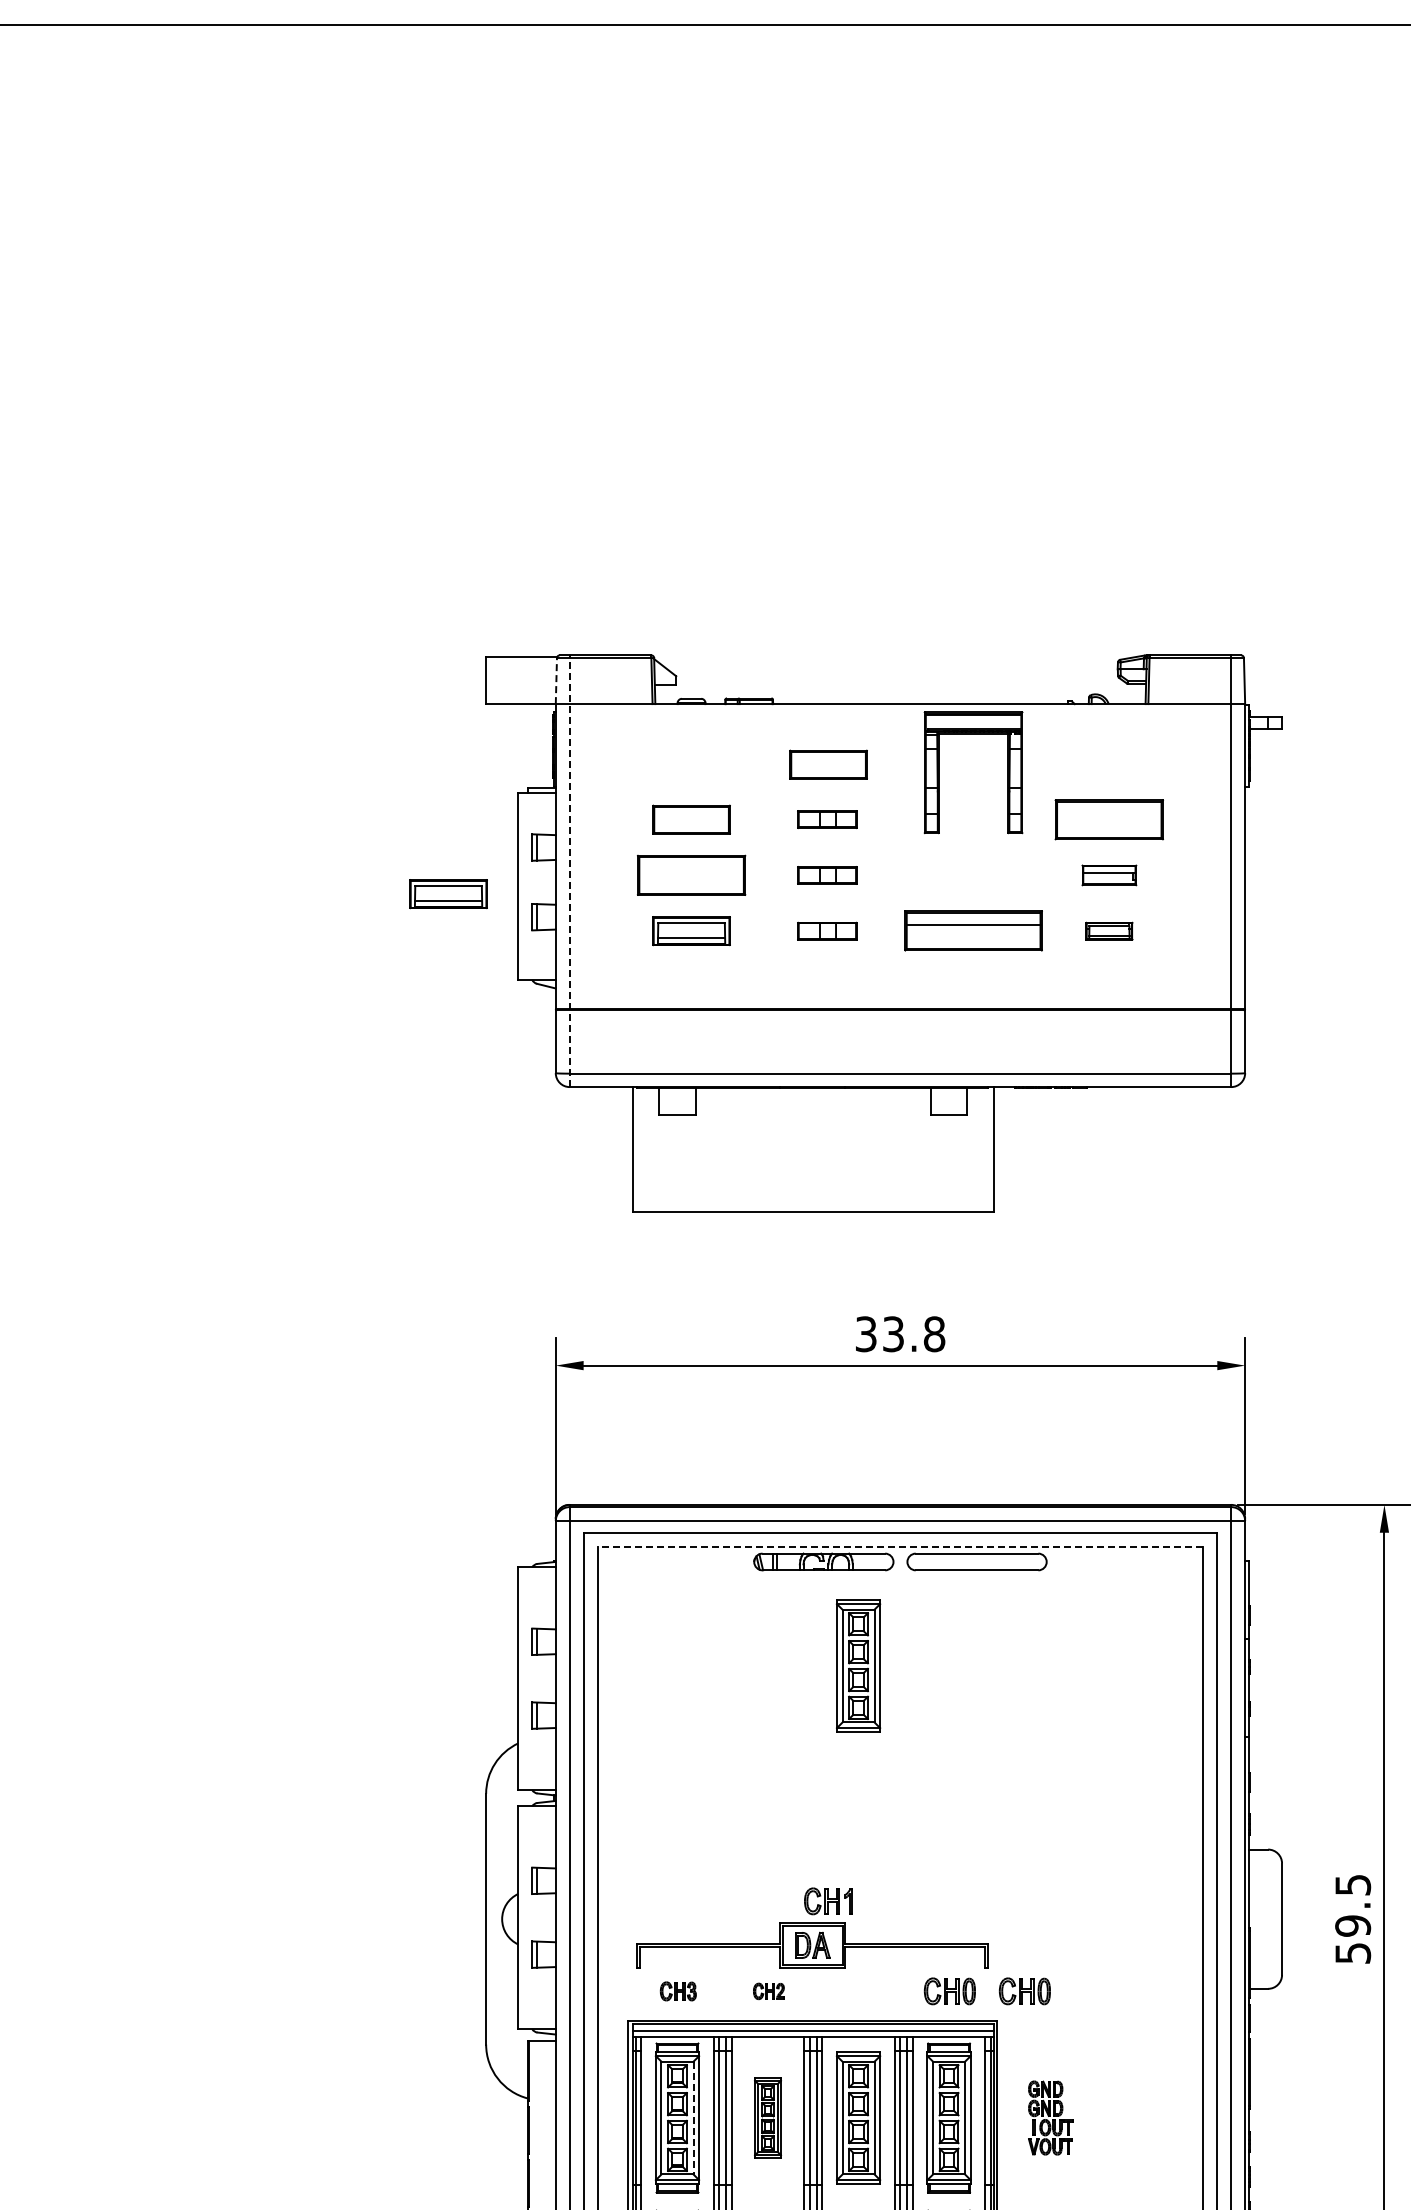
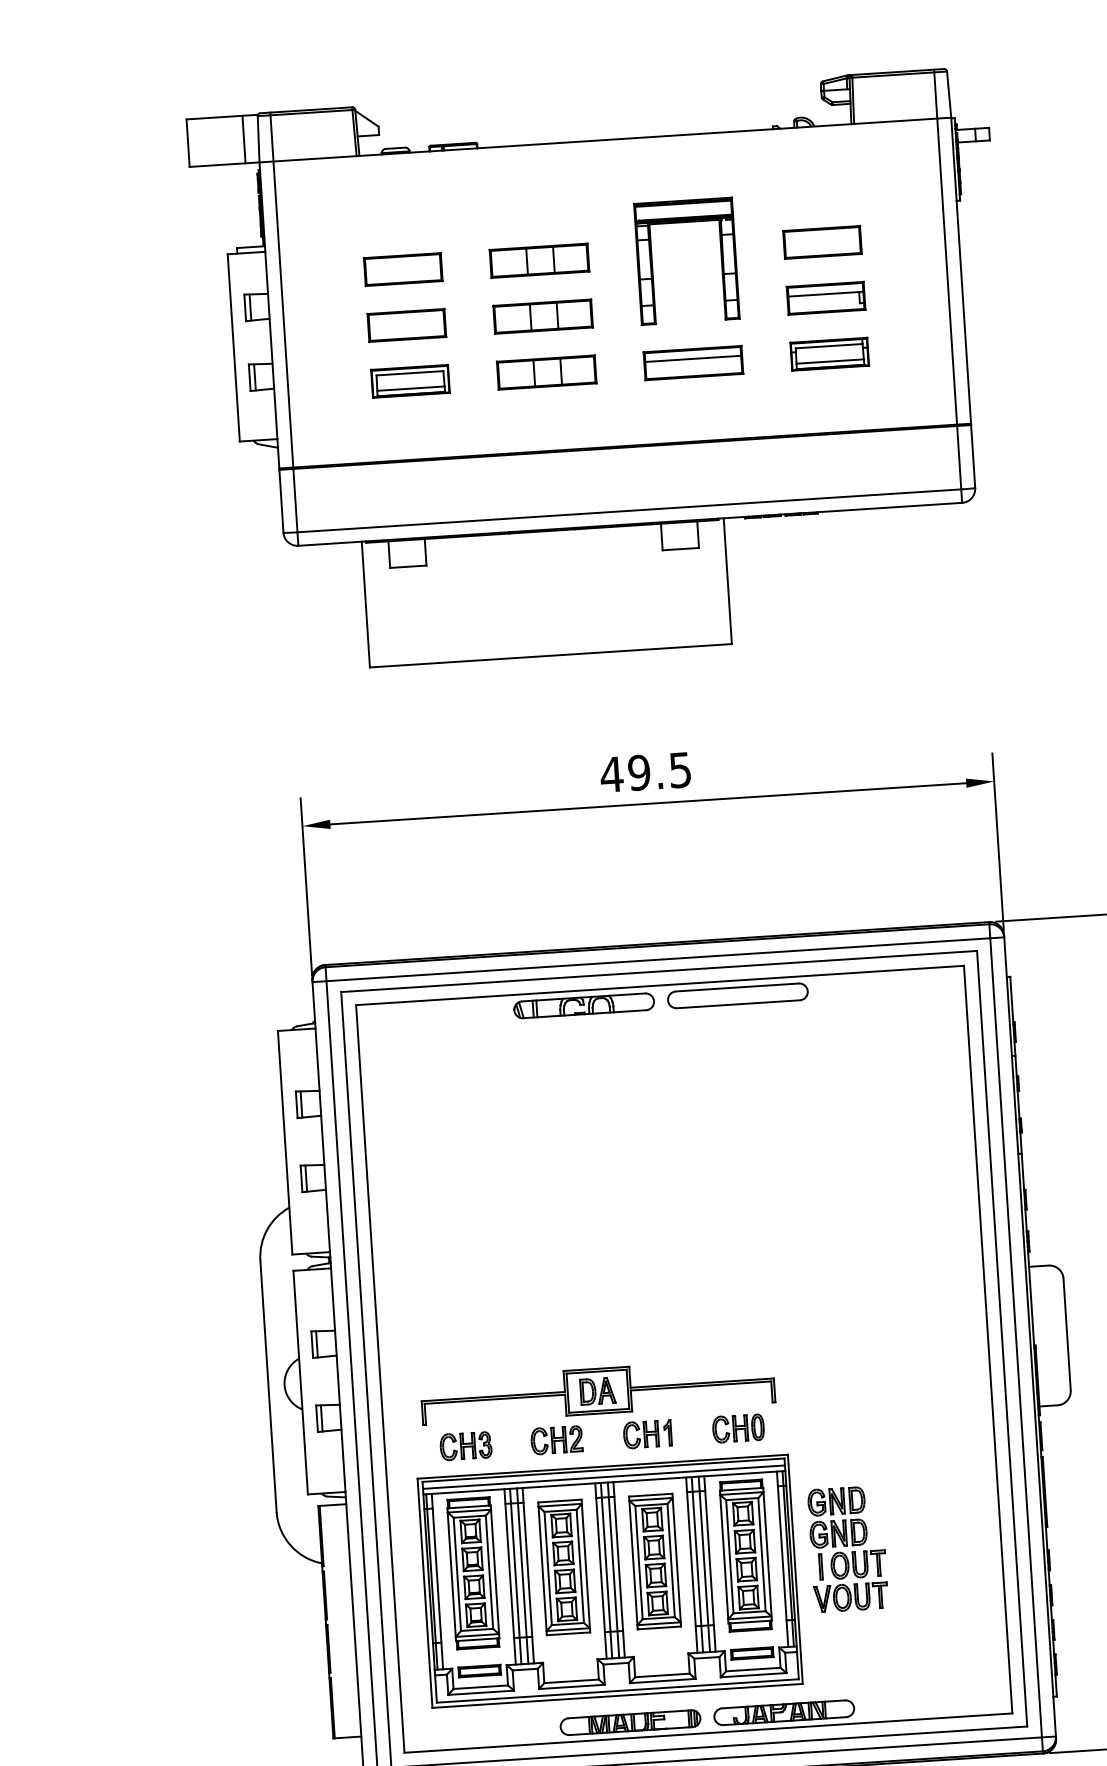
line: (541, 680) -> (243, 139), added
line: (556, 680) -> (258, 138), dashed -> solid
part: (828, 764) -> (537, 205), removed
part: (939, 772) -> (652, 263), moved
part: (827, 819) -> (539, 260), size x1.67
part: (1109, 819) -> (822, 242), size x0.71
line: (569, 871) -> (284, 329), dashed -> solid
part: (691, 875) -> (406, 325), size x0.71
part: (827, 875) -> (543, 316), size x1.67
part: (1109, 875) -> (826, 298), size x1.43
part: (448, 894) -> (164, 360), removed
part: (827, 931) -> (546, 372), size x1.67
part: (973, 931) -> (693, 363), size x0.71
part: (1109, 931) -> (829, 354), size x1.67
text: (899, 1334) -> (645, 772), 33.8 -> 49.5
line: (900, 1546) -> (660, 985), dashed -> solid
part: (858, 1665) -> (625, 1107), removed
part: (828, 1901) -> (647, 1434), moved
part: (678, 1991) -> (466, 1446), size x1.43
part: (768, 1991) -> (556, 1440), size x1.67
part: (1024, 1991) -> (813, 1423), removed
part: (767, 2117) -> (563, 1566), size x1.67
part: (1050, 2117) -> (847, 1548), size x1.67
line: (693, 2118) -> (489, 1572), dashed -> solid

